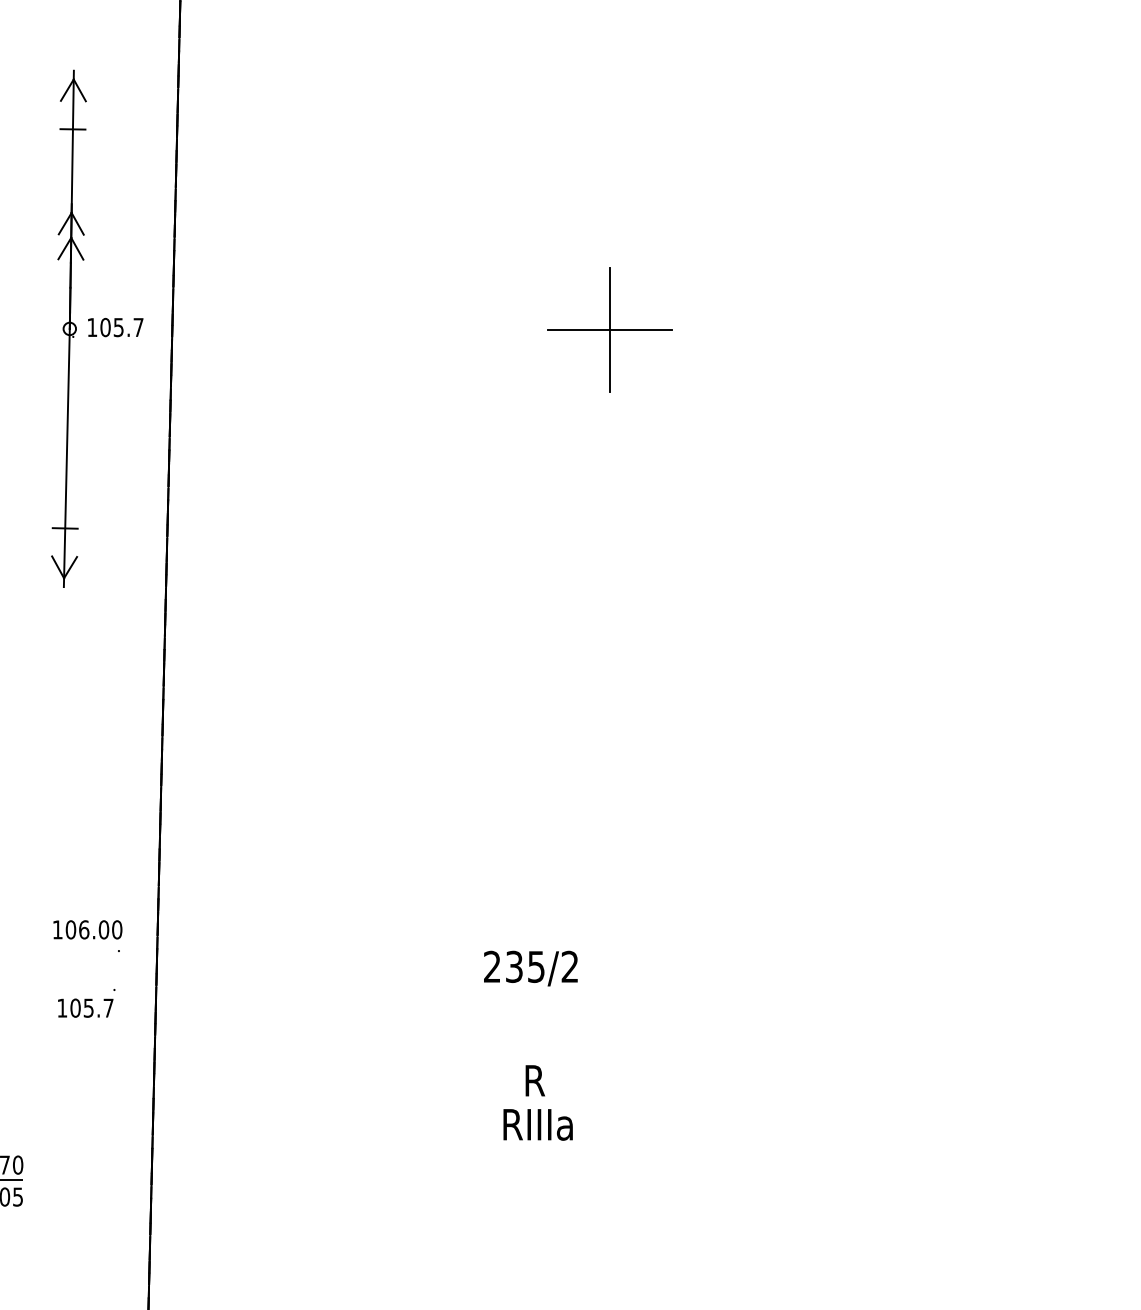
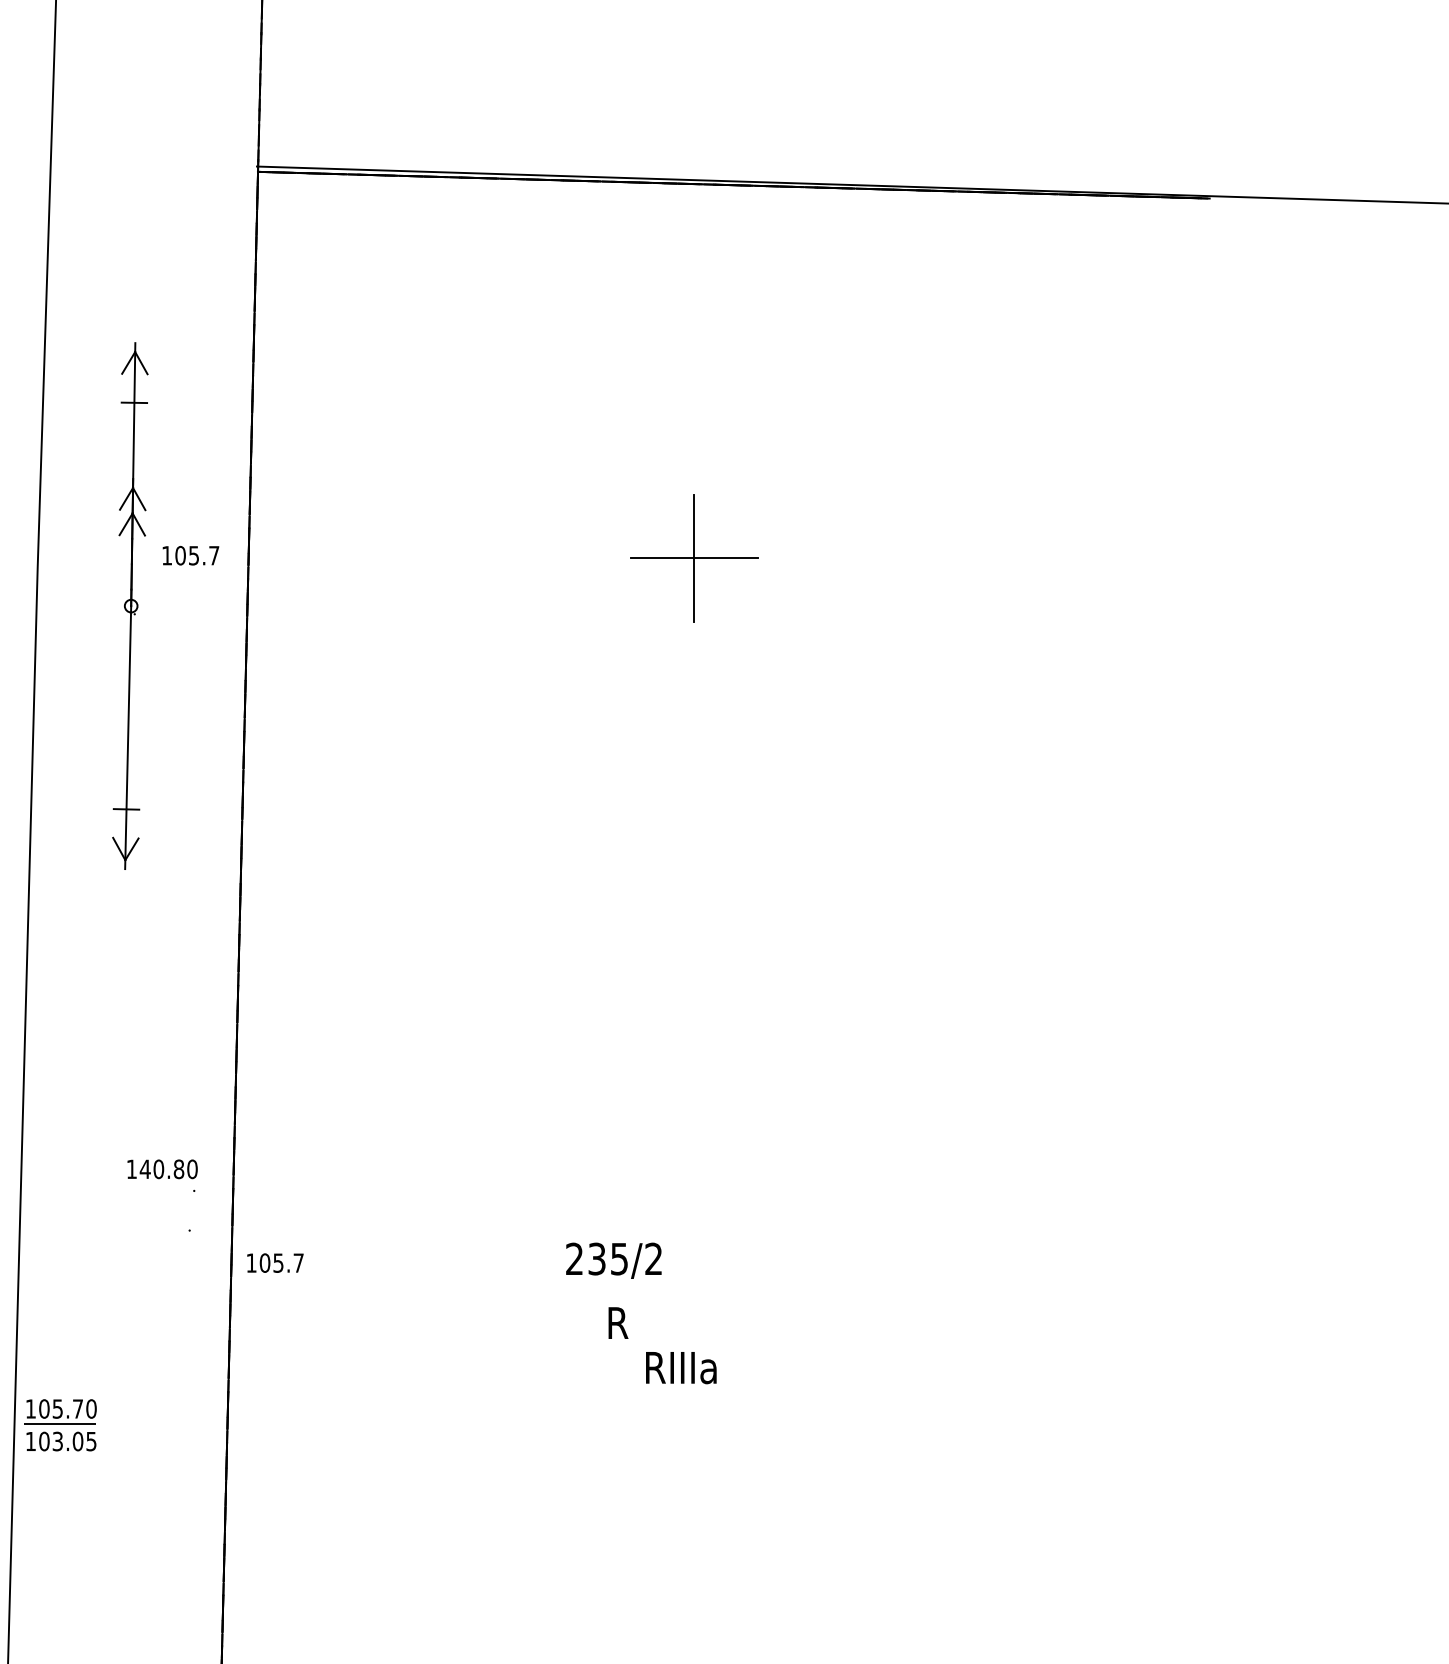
part: (69, 328) -> (130, 605), moved
text: (86, 930) -> (161, 1169), 106.00 -> 140.80
text: (530, 968) -> (613, 1260), moved
text: (85, 1007) -> (275, 1262), moved
text: (538, 1125) -> (681, 1368), moved

